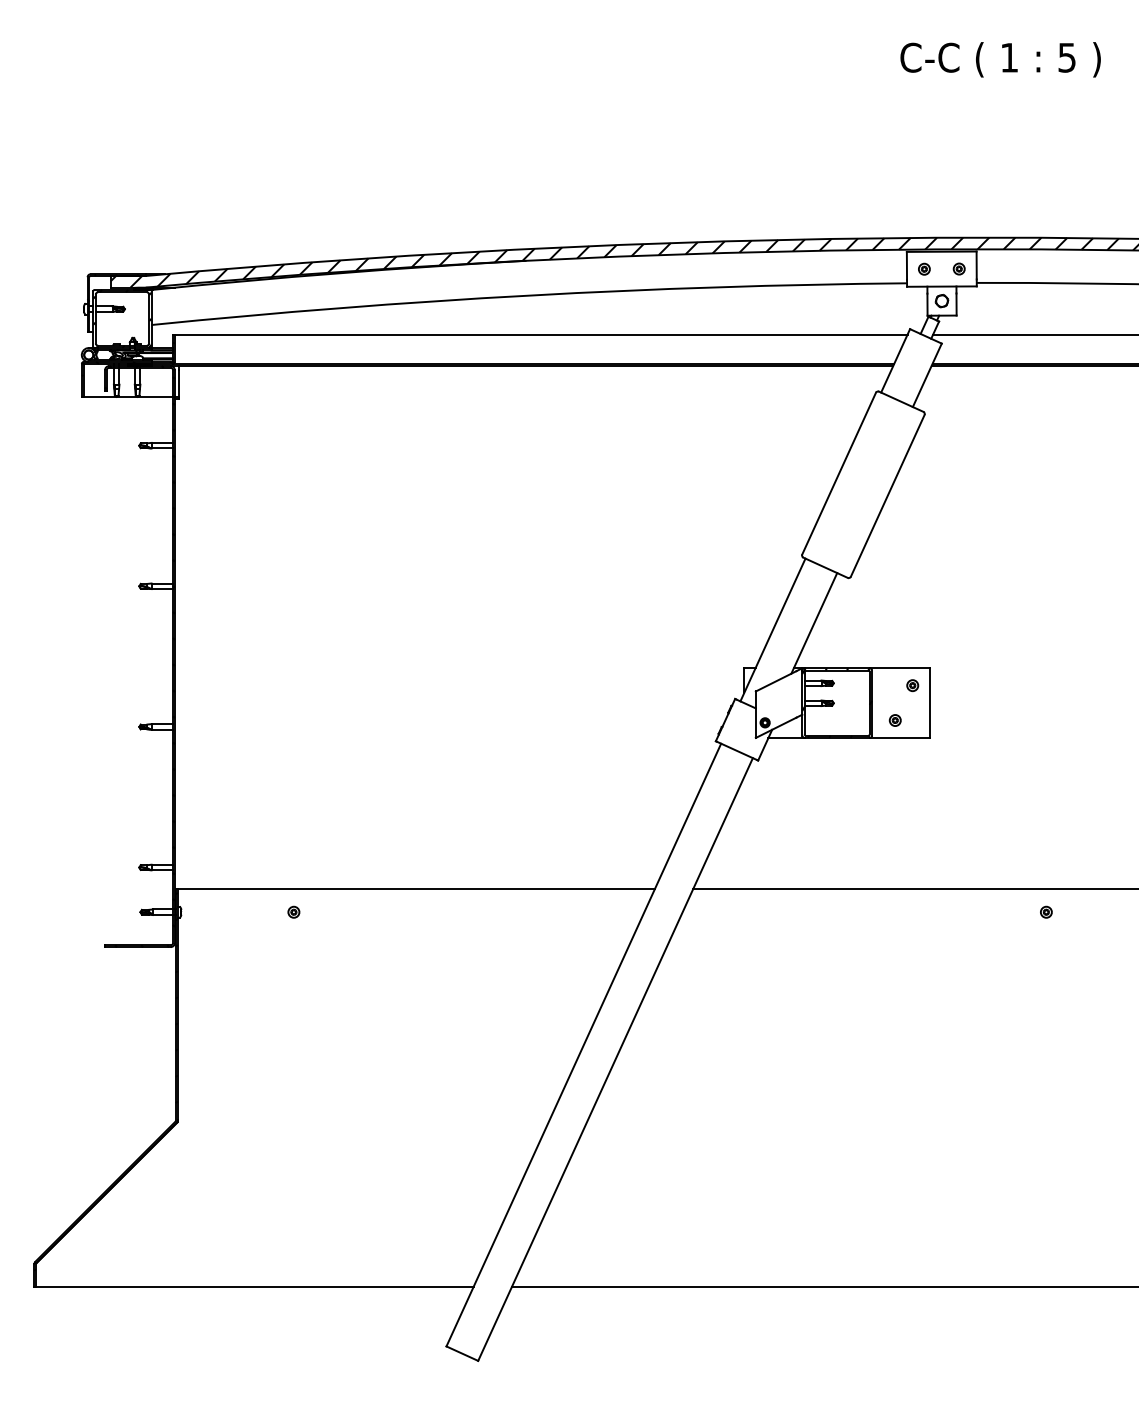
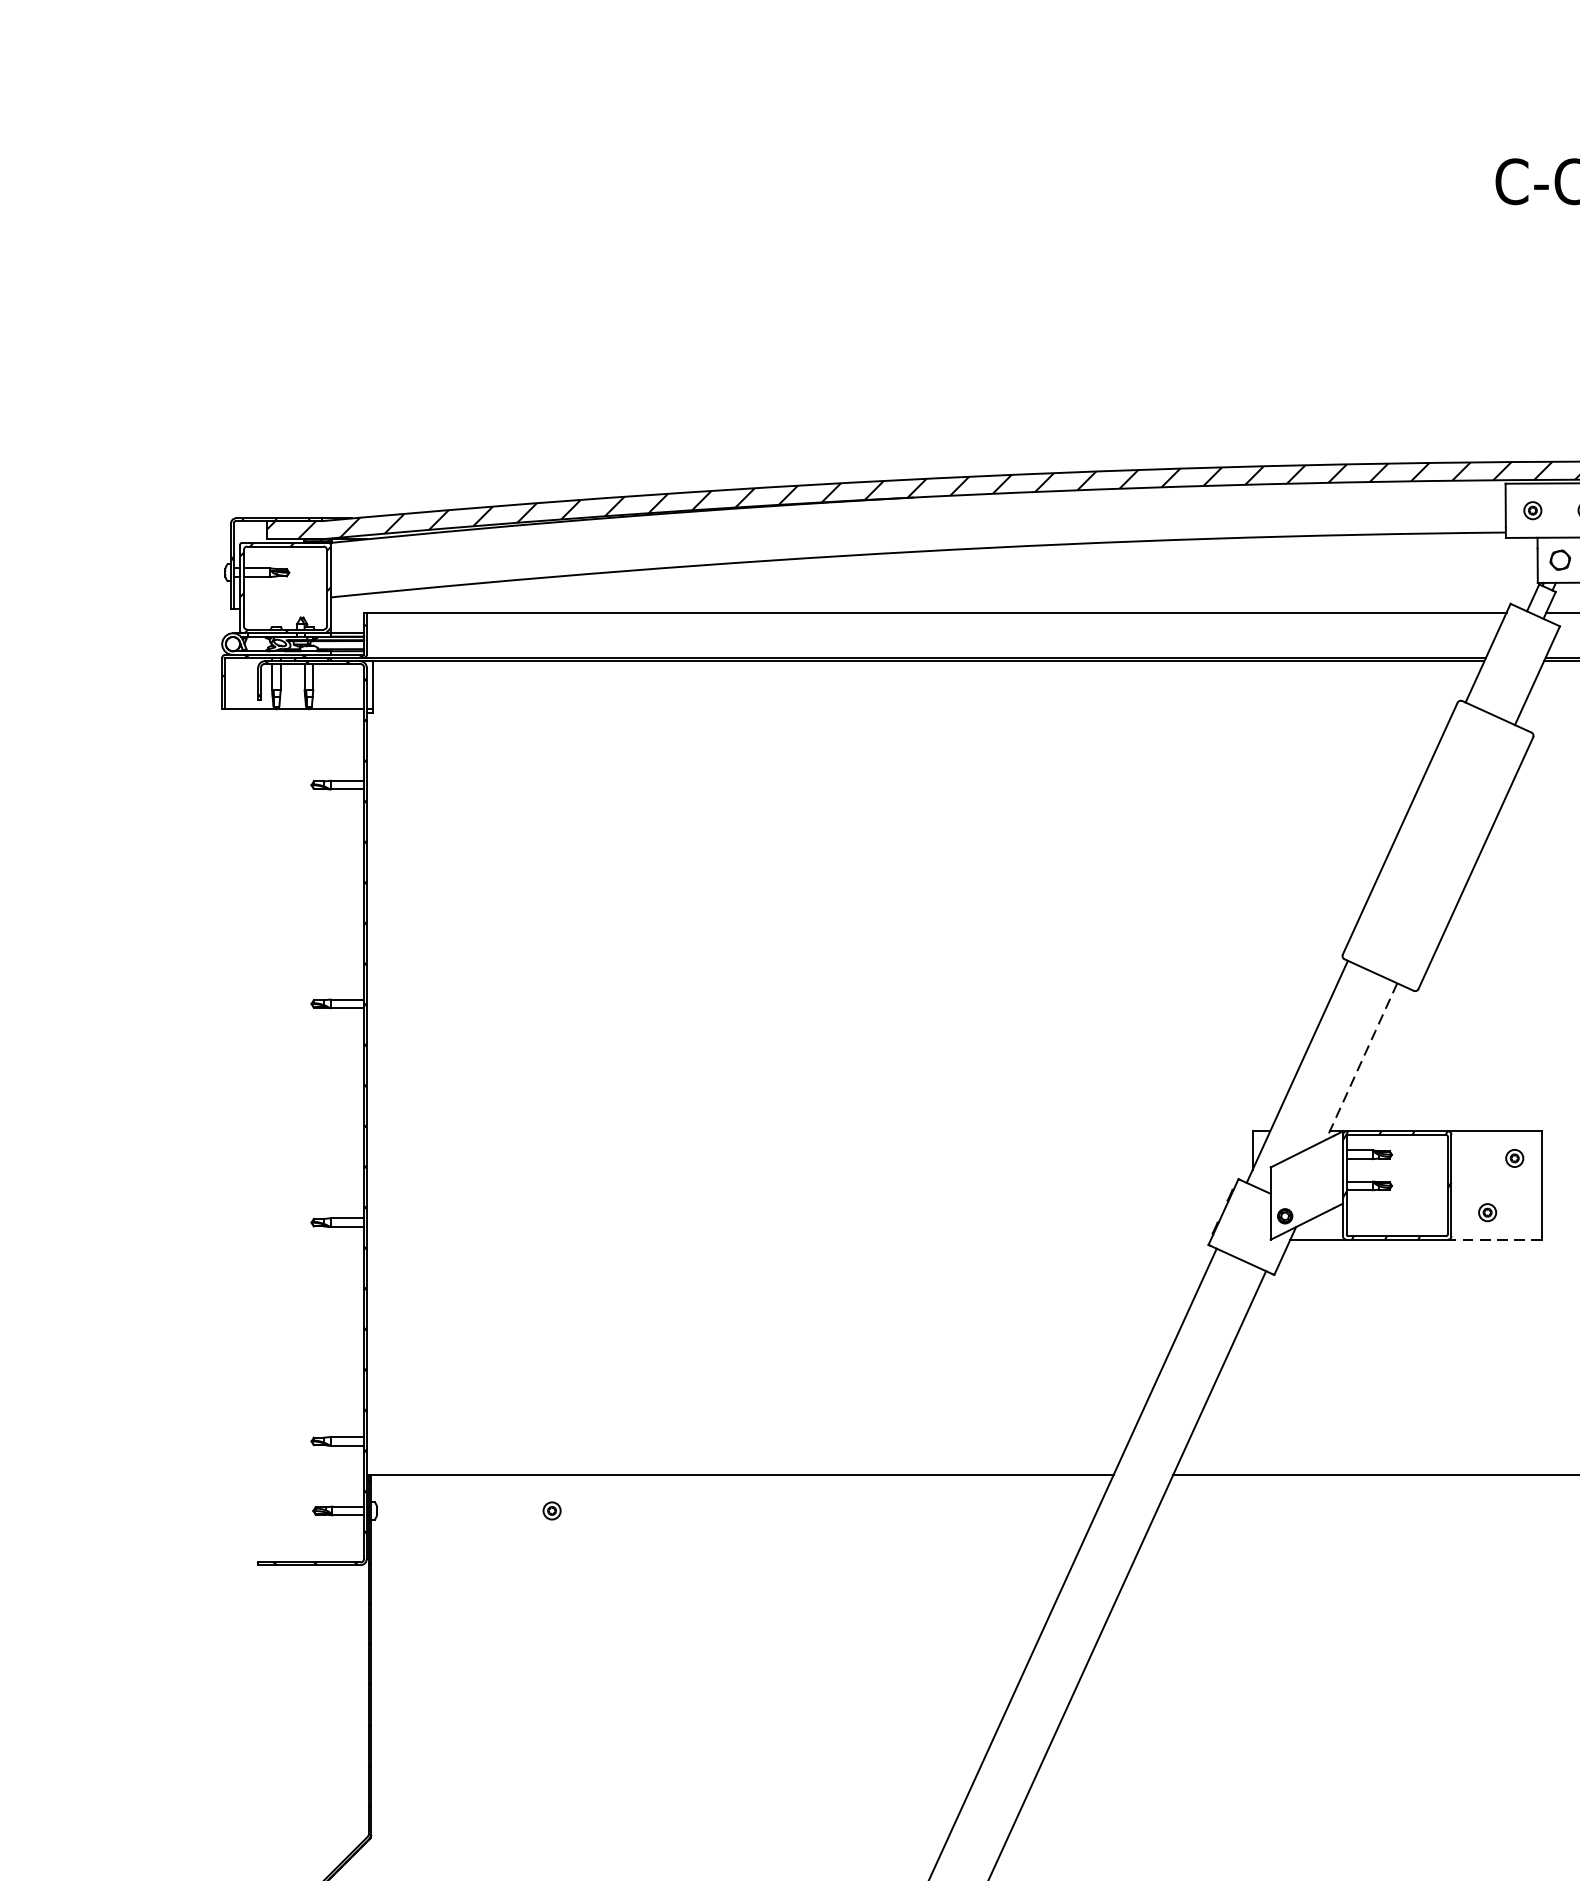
line: (814, 623) -> (1361, 1061), solid -> dashed
line: (899, 737) -> (1494, 1239), solid -> dashed

